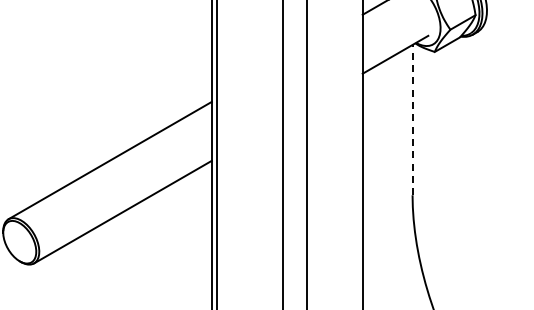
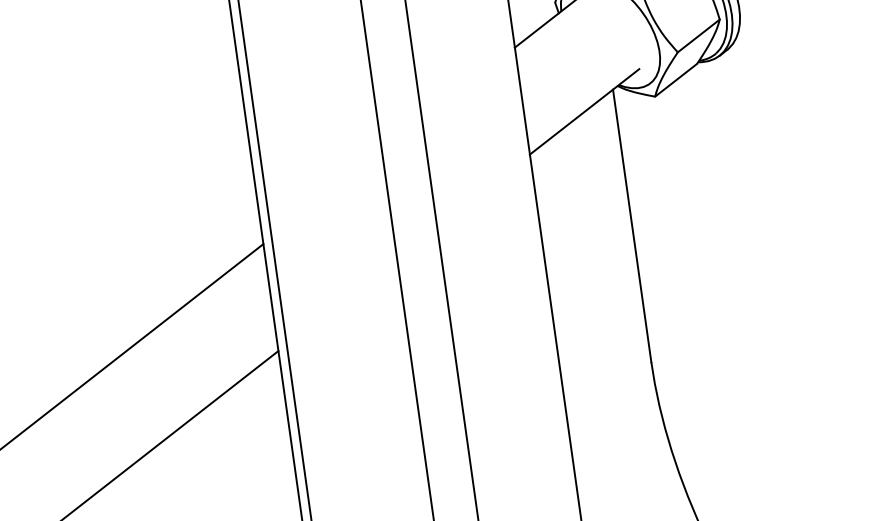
line: (412, 119) -> (631, 224), dashed -> solid

